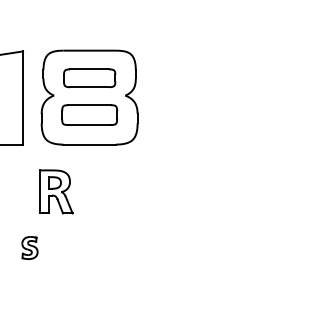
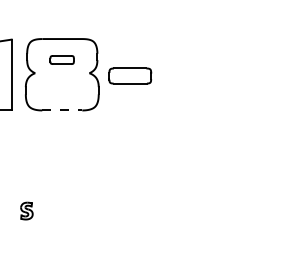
part: (88, 77) -> (61, 59), size x0.6
part: (89, 114) -> (130, 75), moved
line: (89, 144) -> (62, 110), solid -> dashed
part: (57, 192) -> (37, 146), removed
part: (29, 247) -> (26, 210), moved

